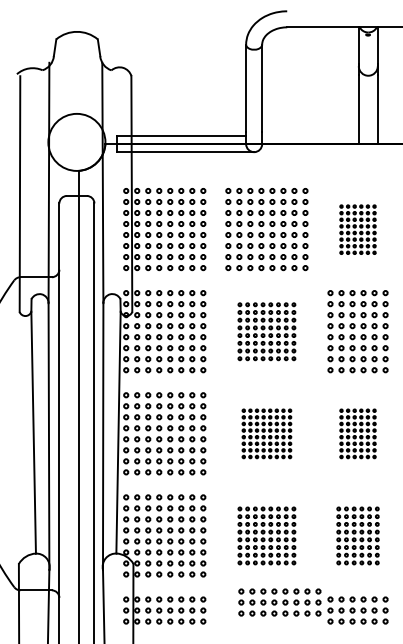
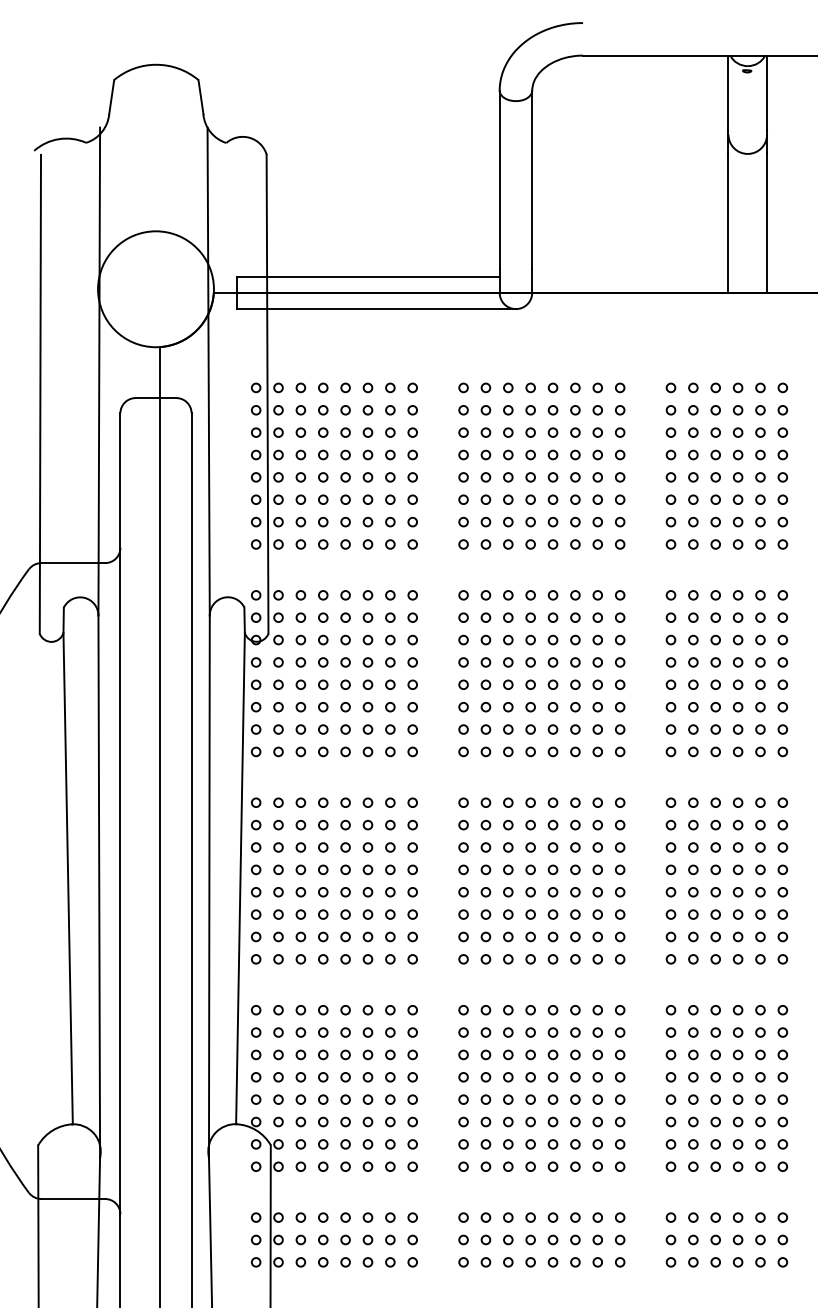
part: (357, 229) -> (725, 466), size x1.67
part: (266, 331) -> (541, 673), size x1.43
part: (266, 433) -> (541, 880), size x1.67
part: (357, 433) -> (725, 880), size x1.67
part: (266, 535) -> (541, 1087), size x1.43
part: (357, 535) -> (725, 1087), size x1.43
part: (279, 602) -> (541, 1239), moved

